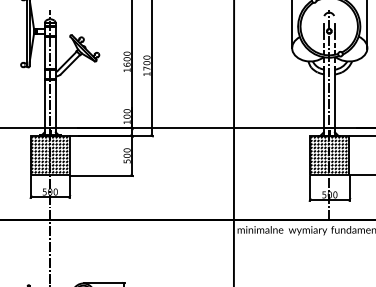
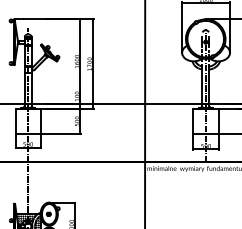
hatch: (49, 156) -> (27, 121), removed
hatch: (328, 156) -> (205, 121), removed

